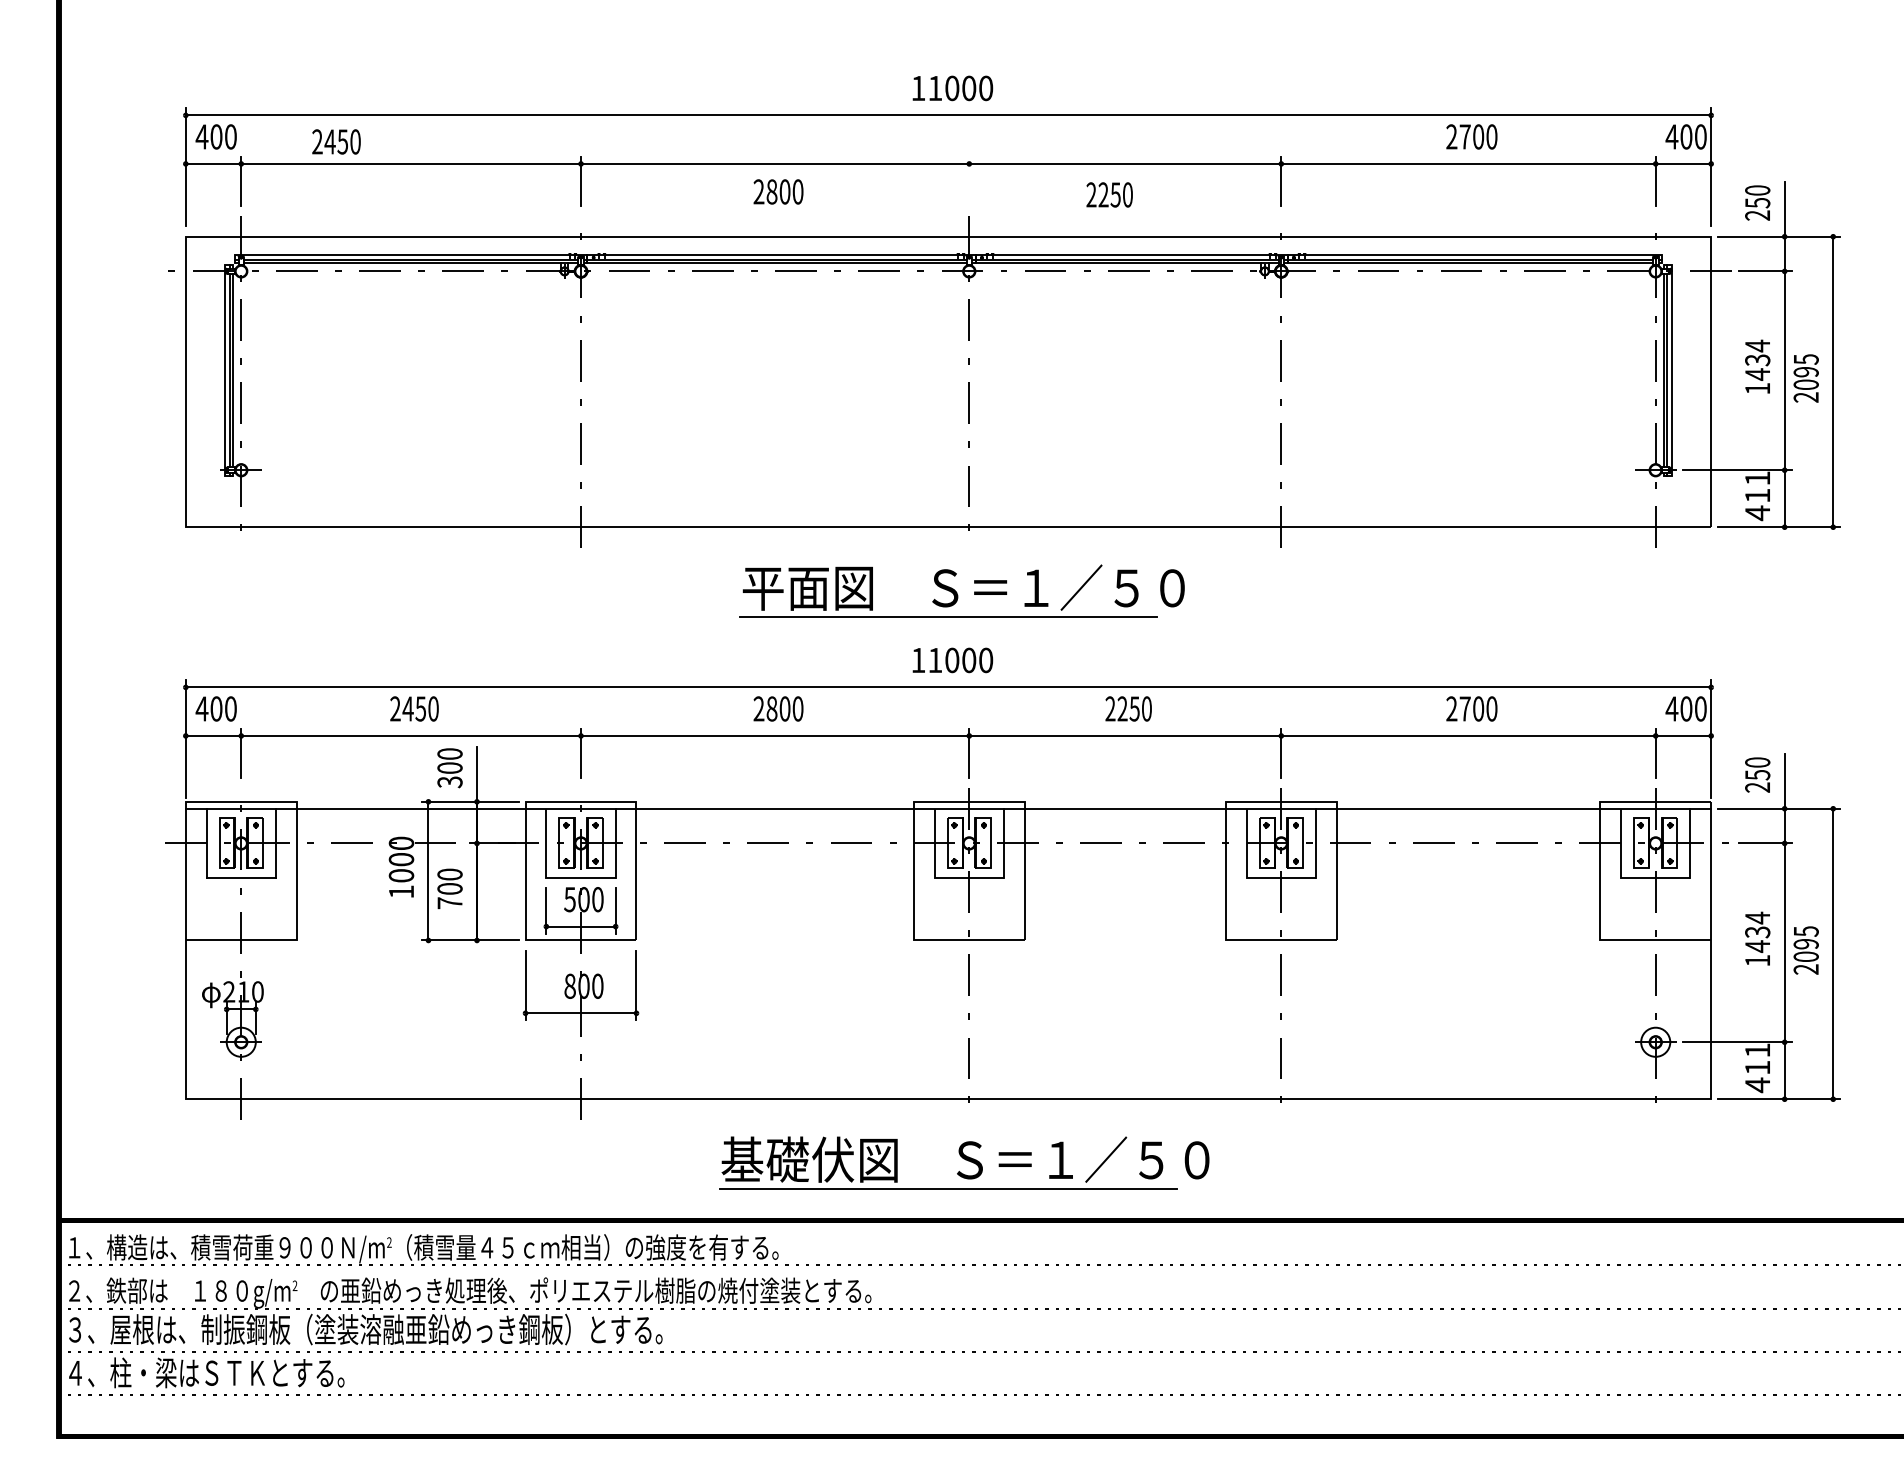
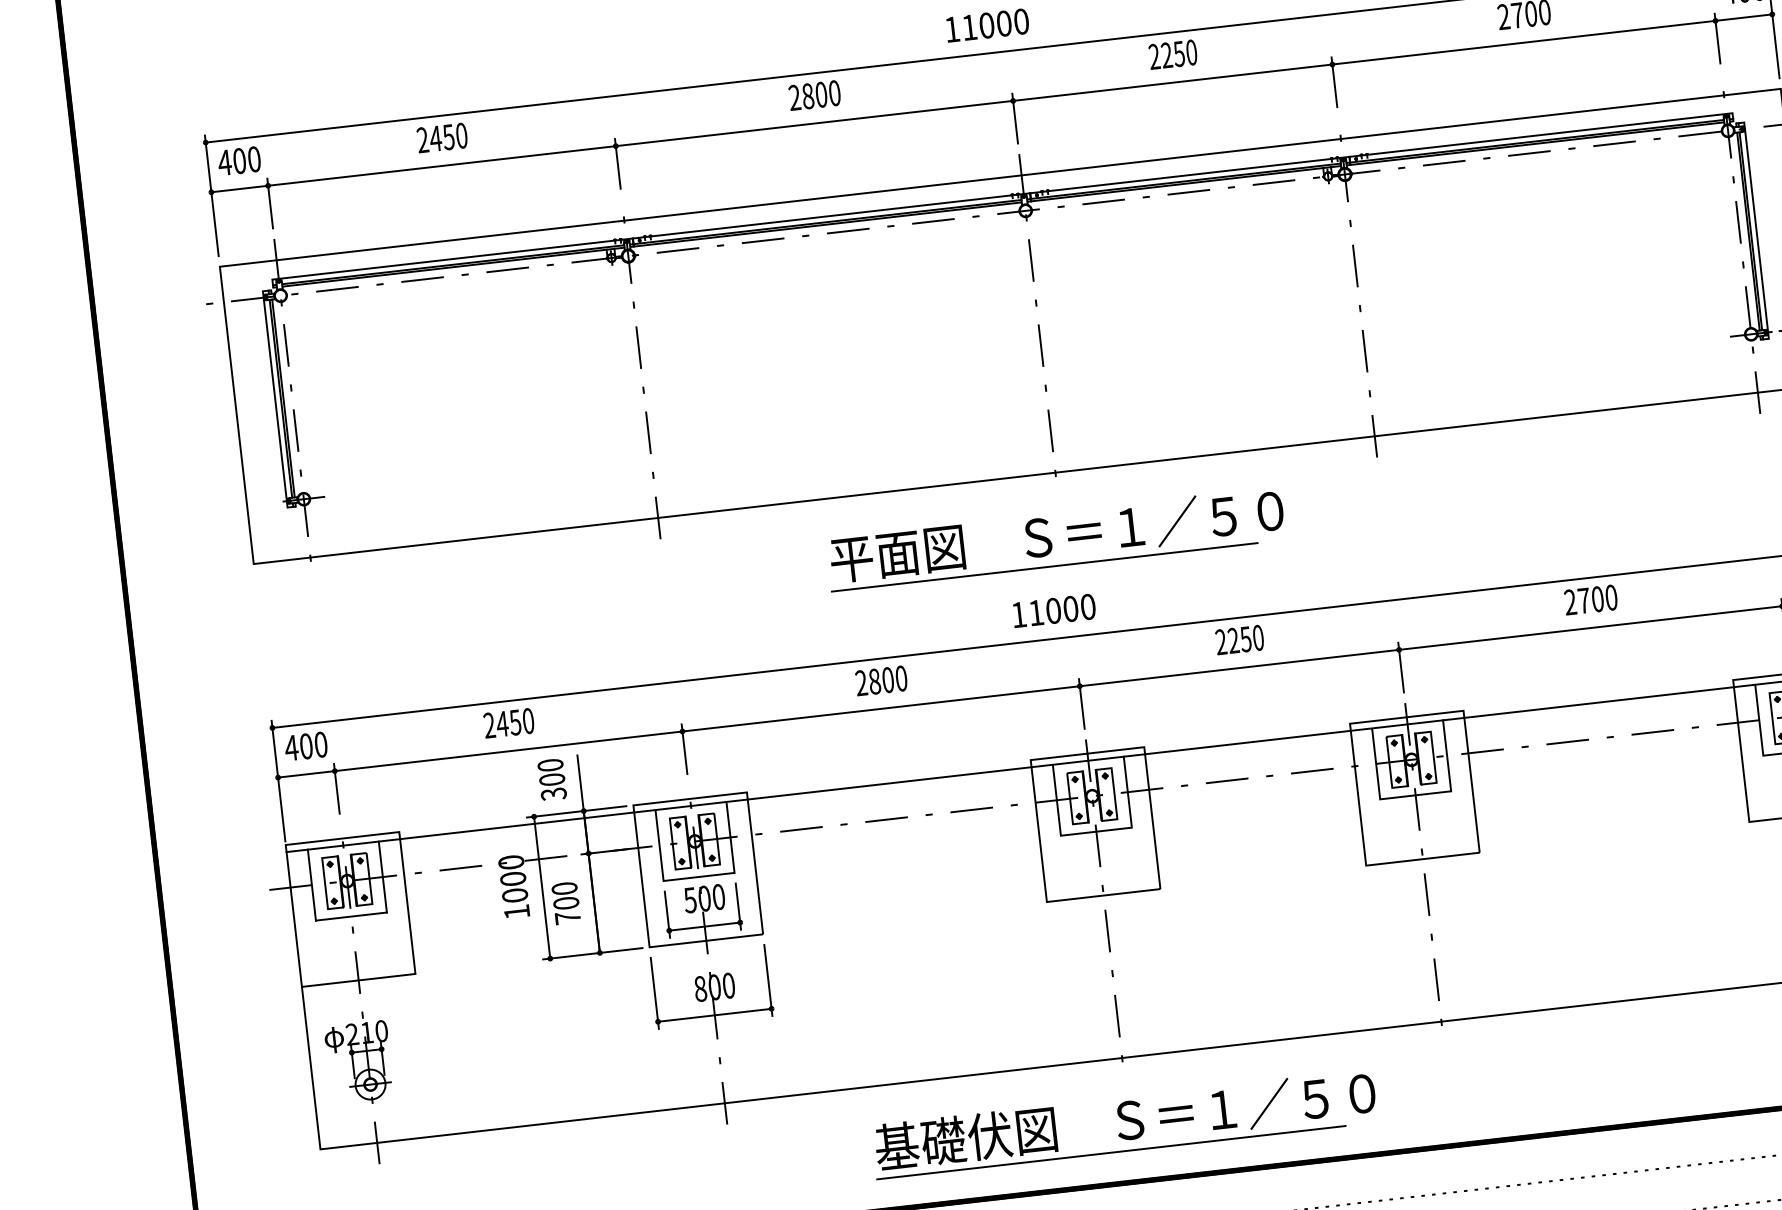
text: (336, 141) -> (442, 137), moved
line: (969, 181) -> (1015, 118), added
text: (778, 191) -> (814, 95), moved
text: (1109, 194) -> (1172, 54), moved

